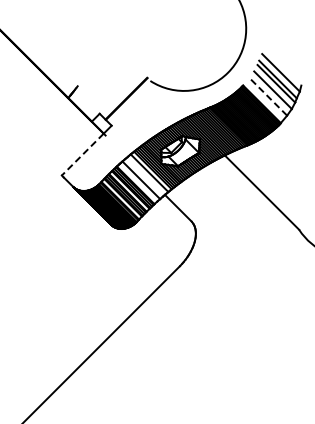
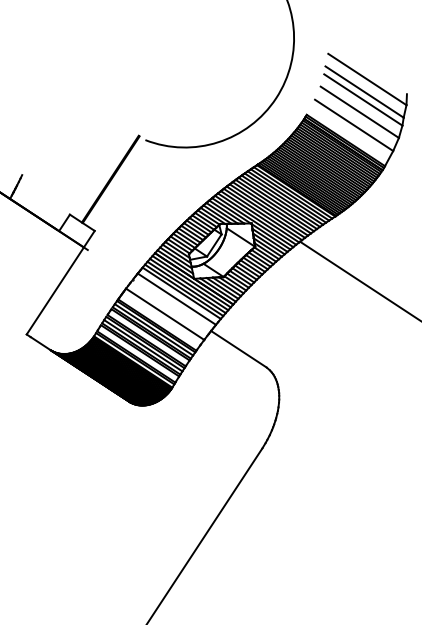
line: (268, 96) -> (354, 124), dashed -> solid
line: (82, 154) -> (54, 290), dashed -> solid

